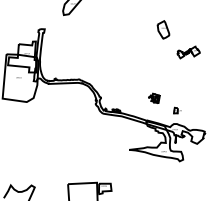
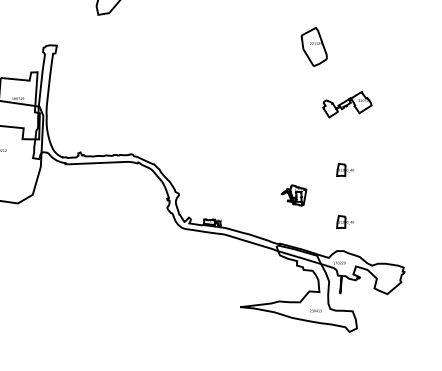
part: (188, 52) -> (346, 104), moved
part: (177, 86) -> (344, 169), added

